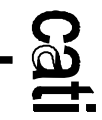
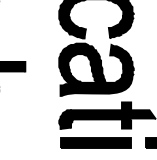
fill: (44, 57) -> (77, 62), added

